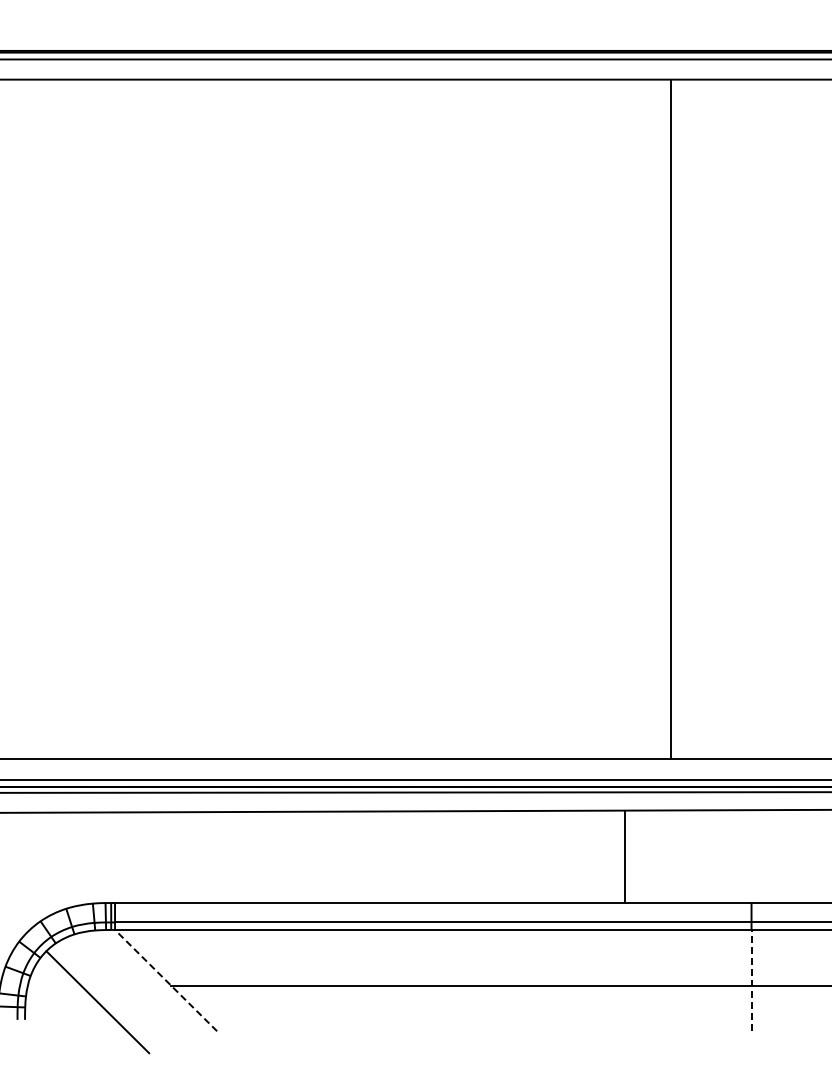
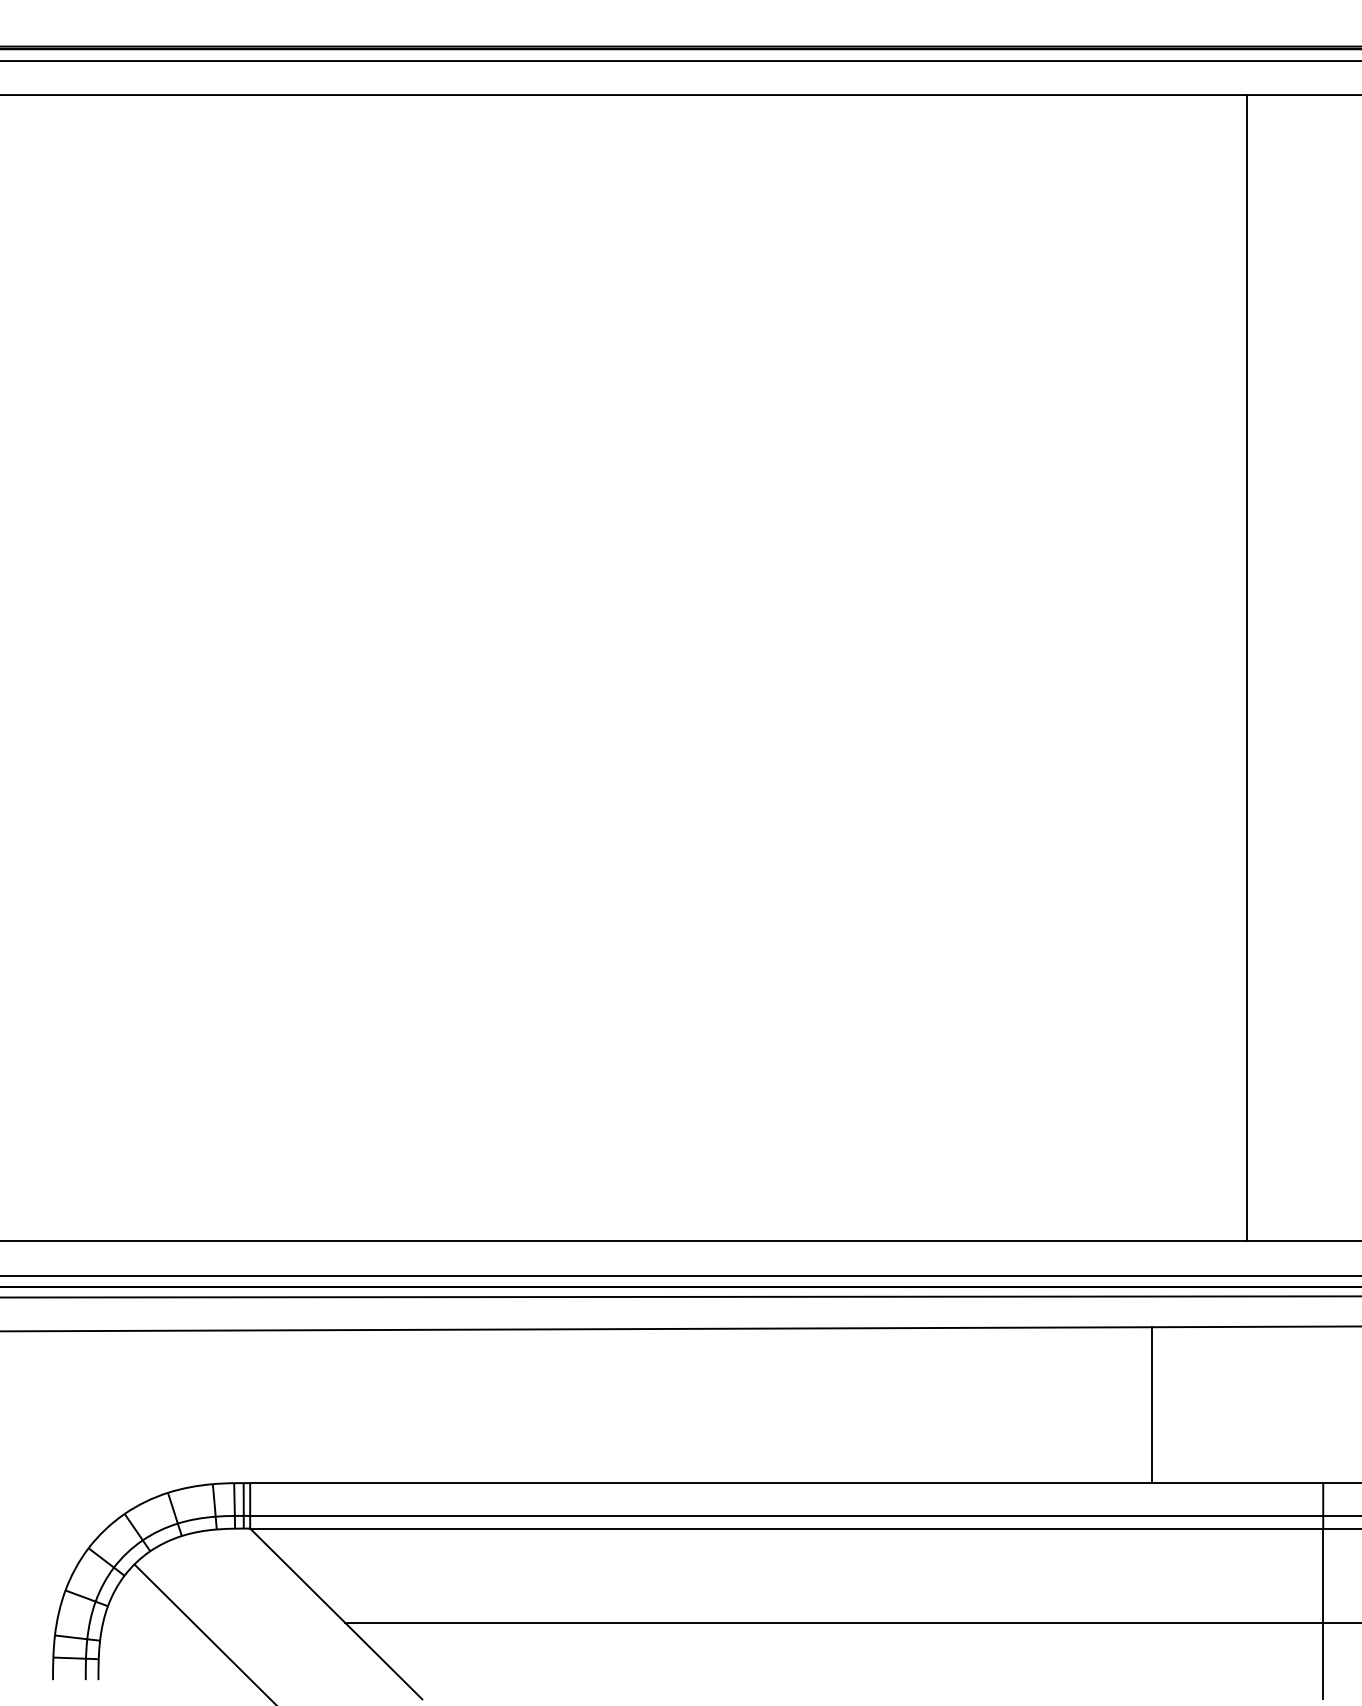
line: (671, 419) -> (1247, 667), moved
line: (624, 856) -> (1151, 1404), moved
line: (166, 980) -> (336, 1613), dashed -> solid
line: (751, 980) -> (1323, 1613), dashed -> solid

